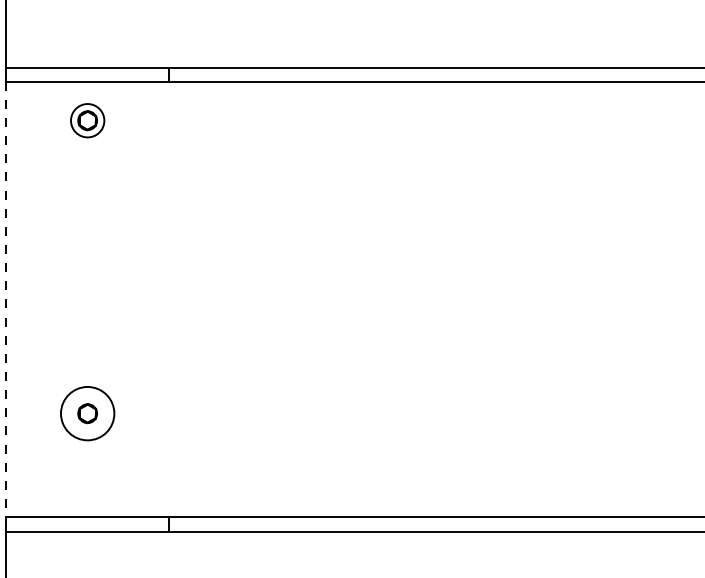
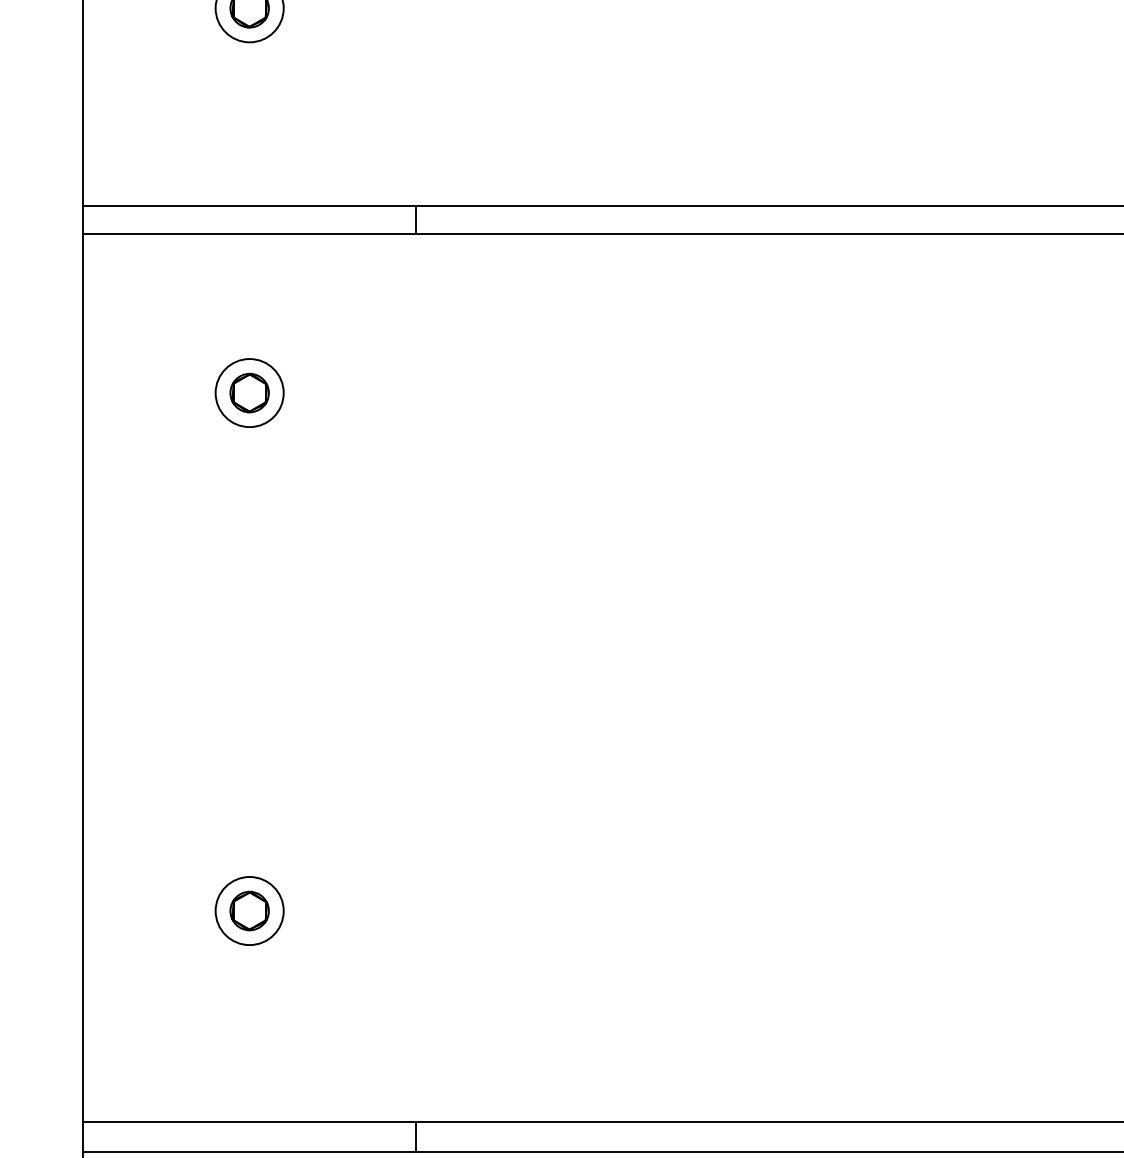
part: (87, 120) -> (249, 392), moved
line: (6, 299) -> (84, 678), dashed -> solid
circle: (87, 413) -> (249, 910), size x0.62

